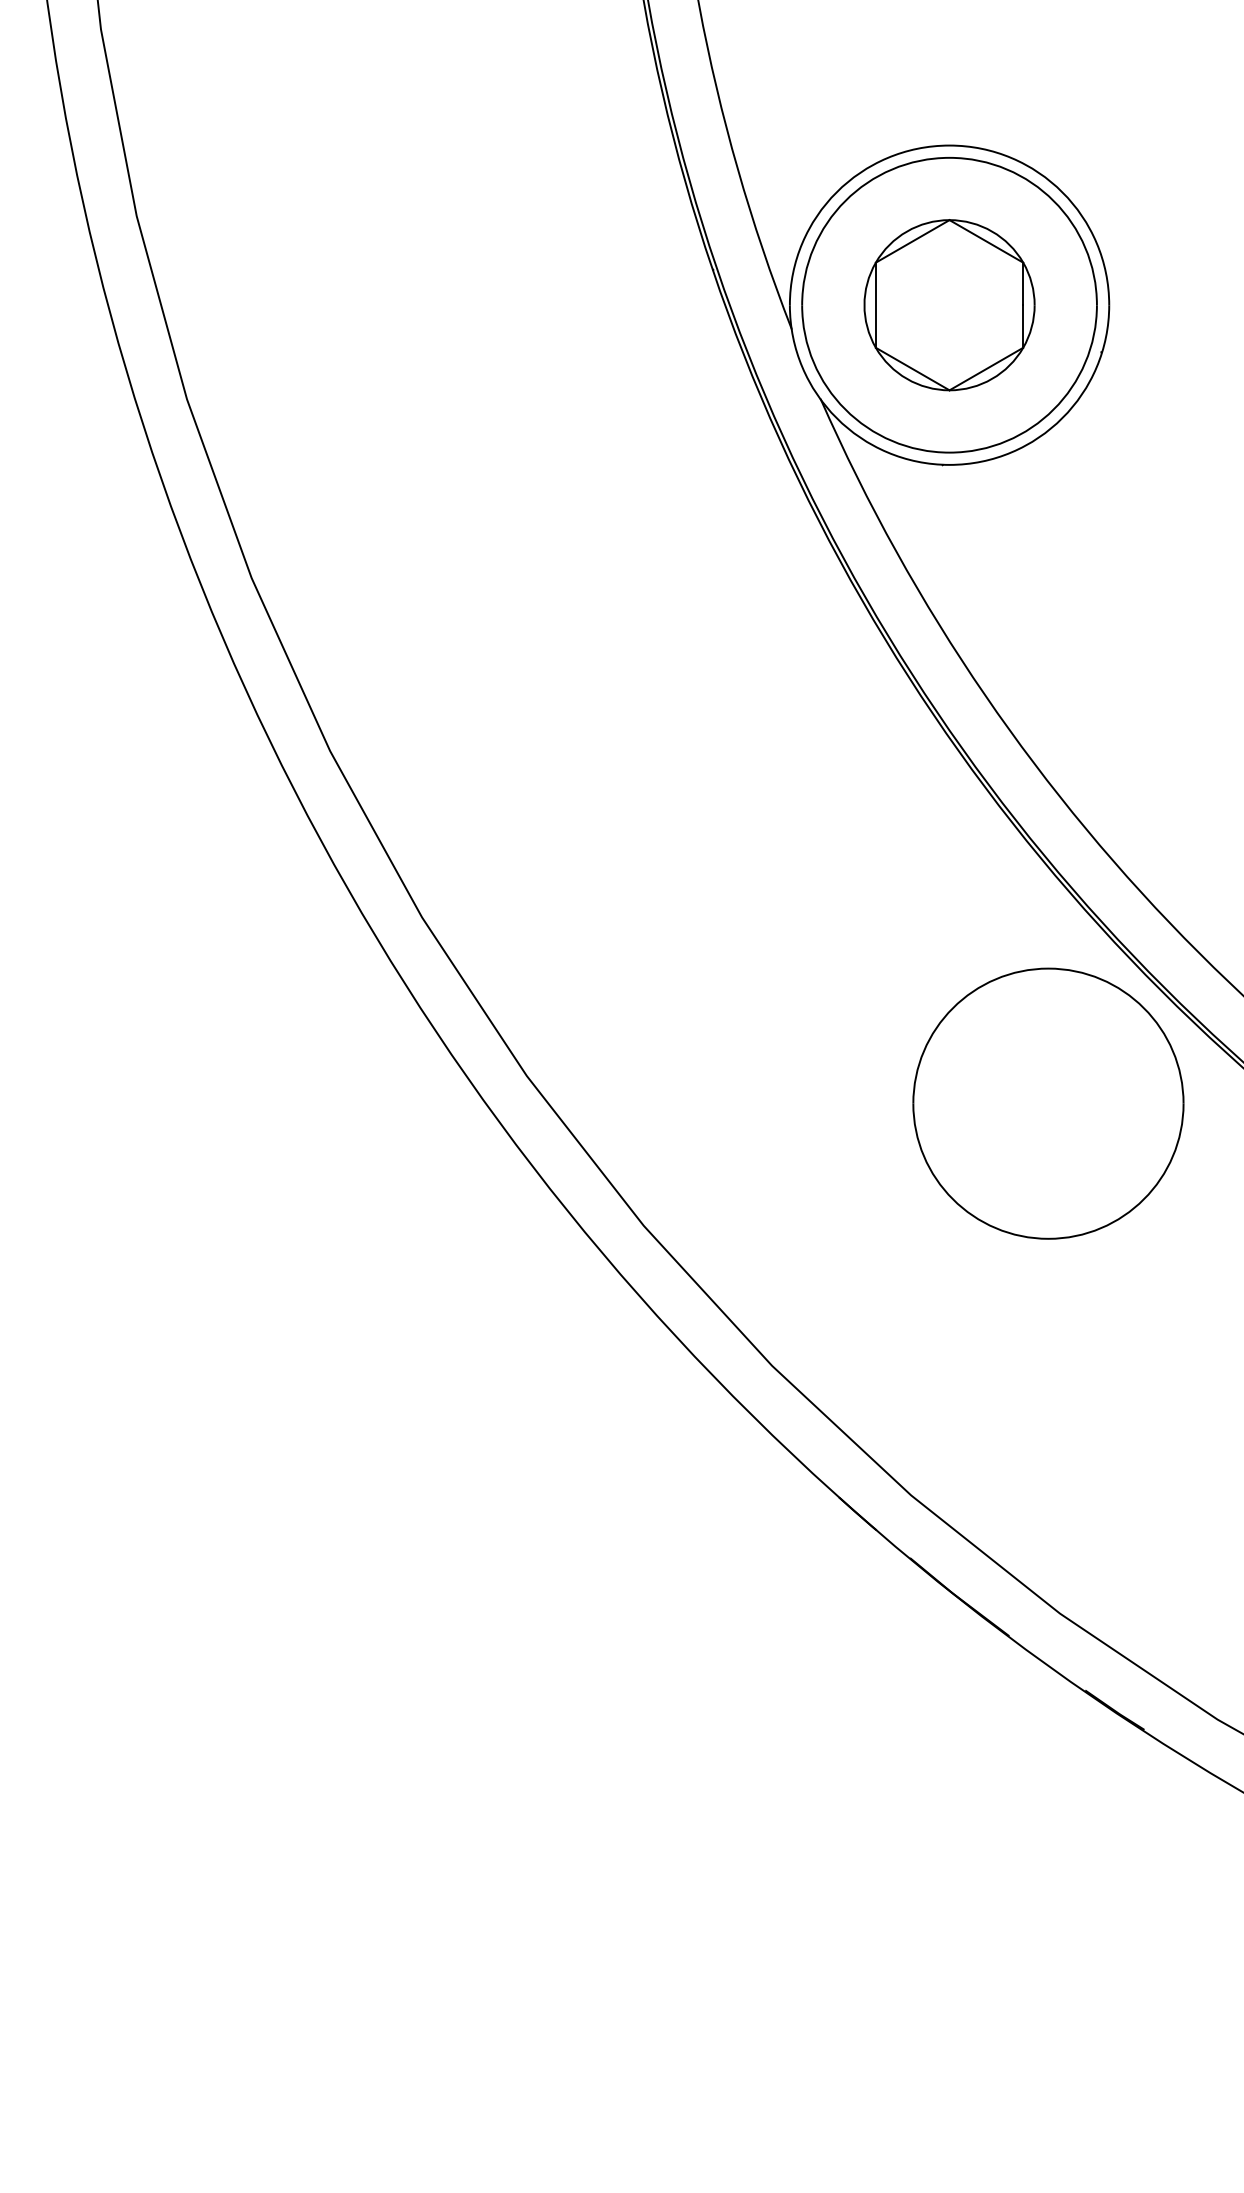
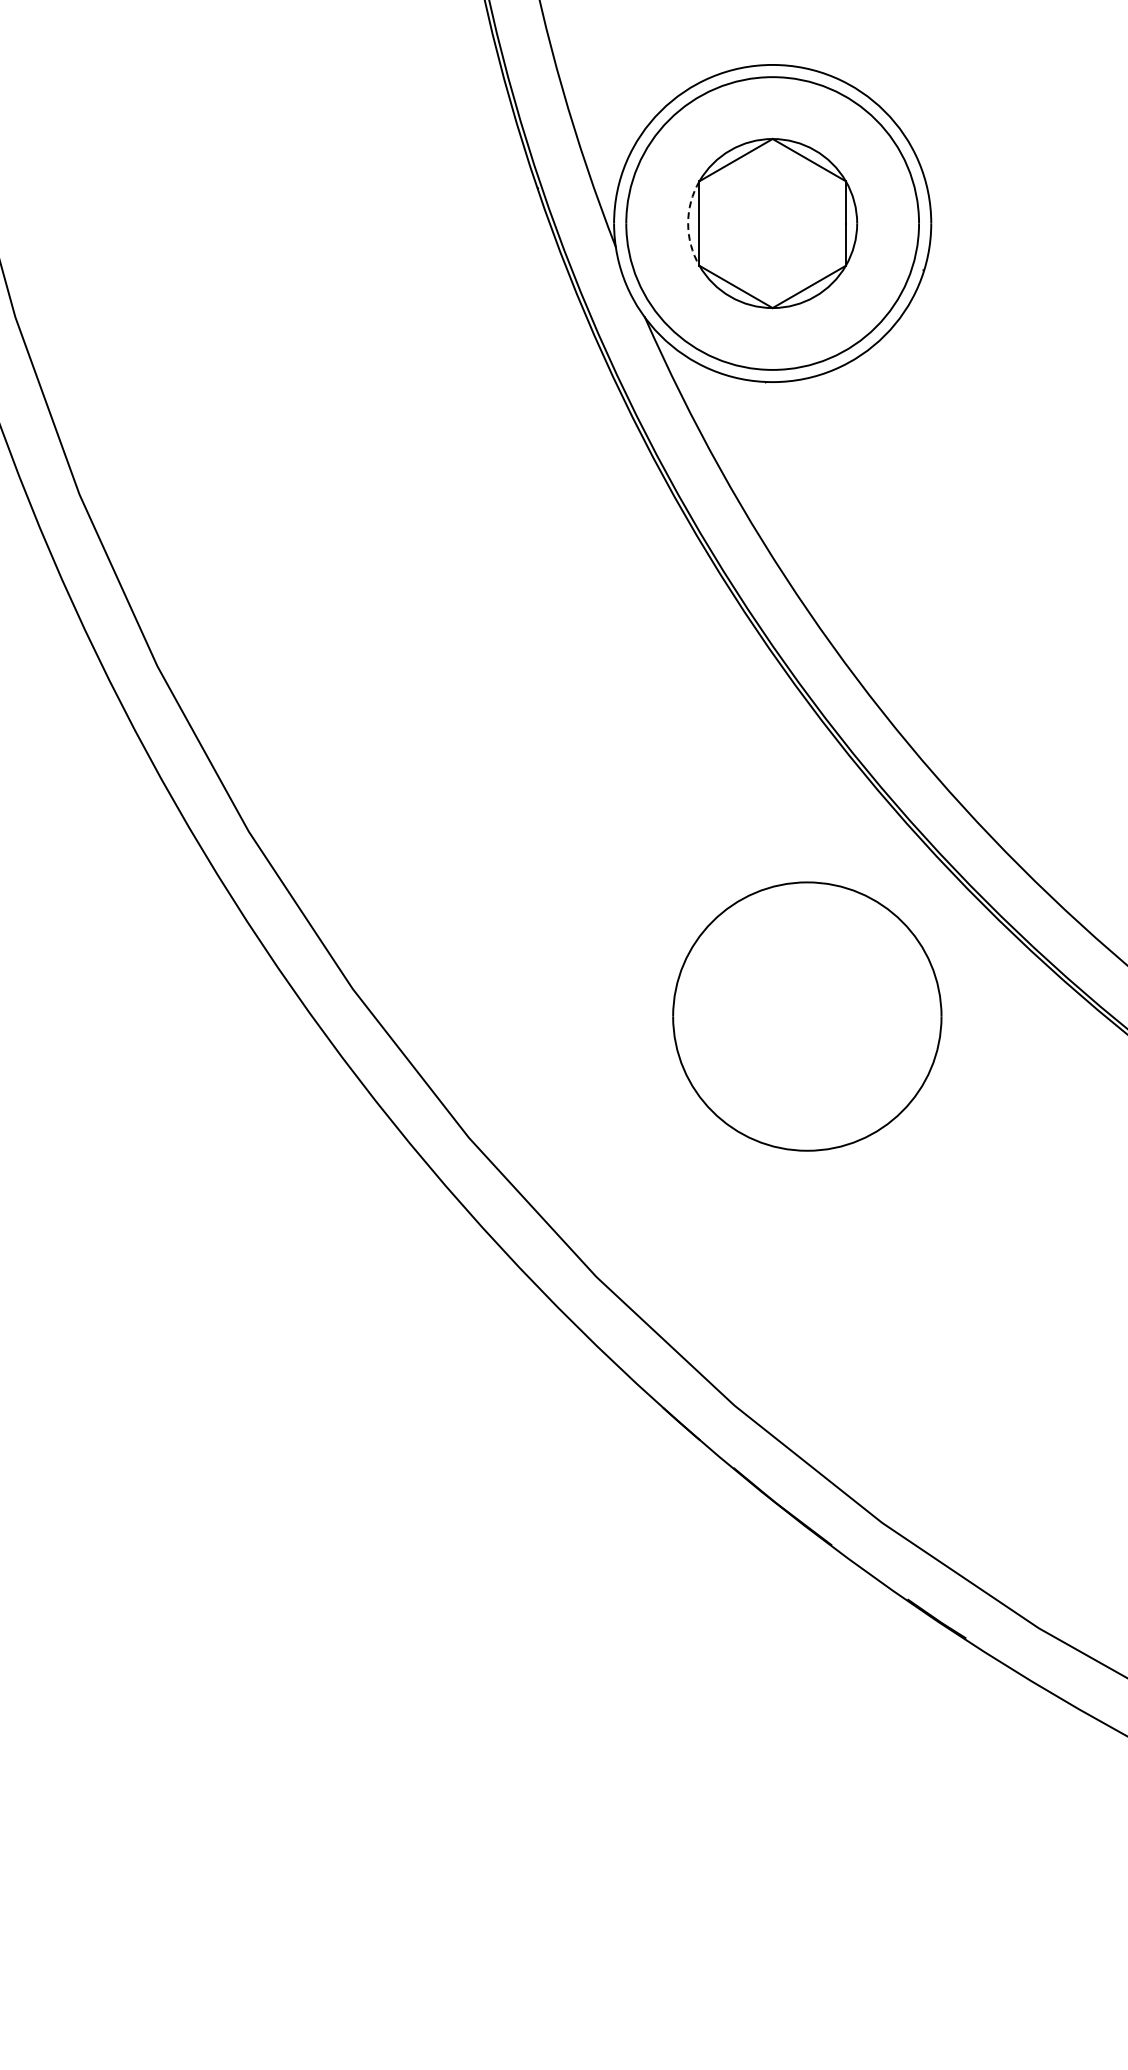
arc: (864, 305) -> (688, 223), solid -> dashed
part: (1048, 1103) -> (807, 1016), moved

